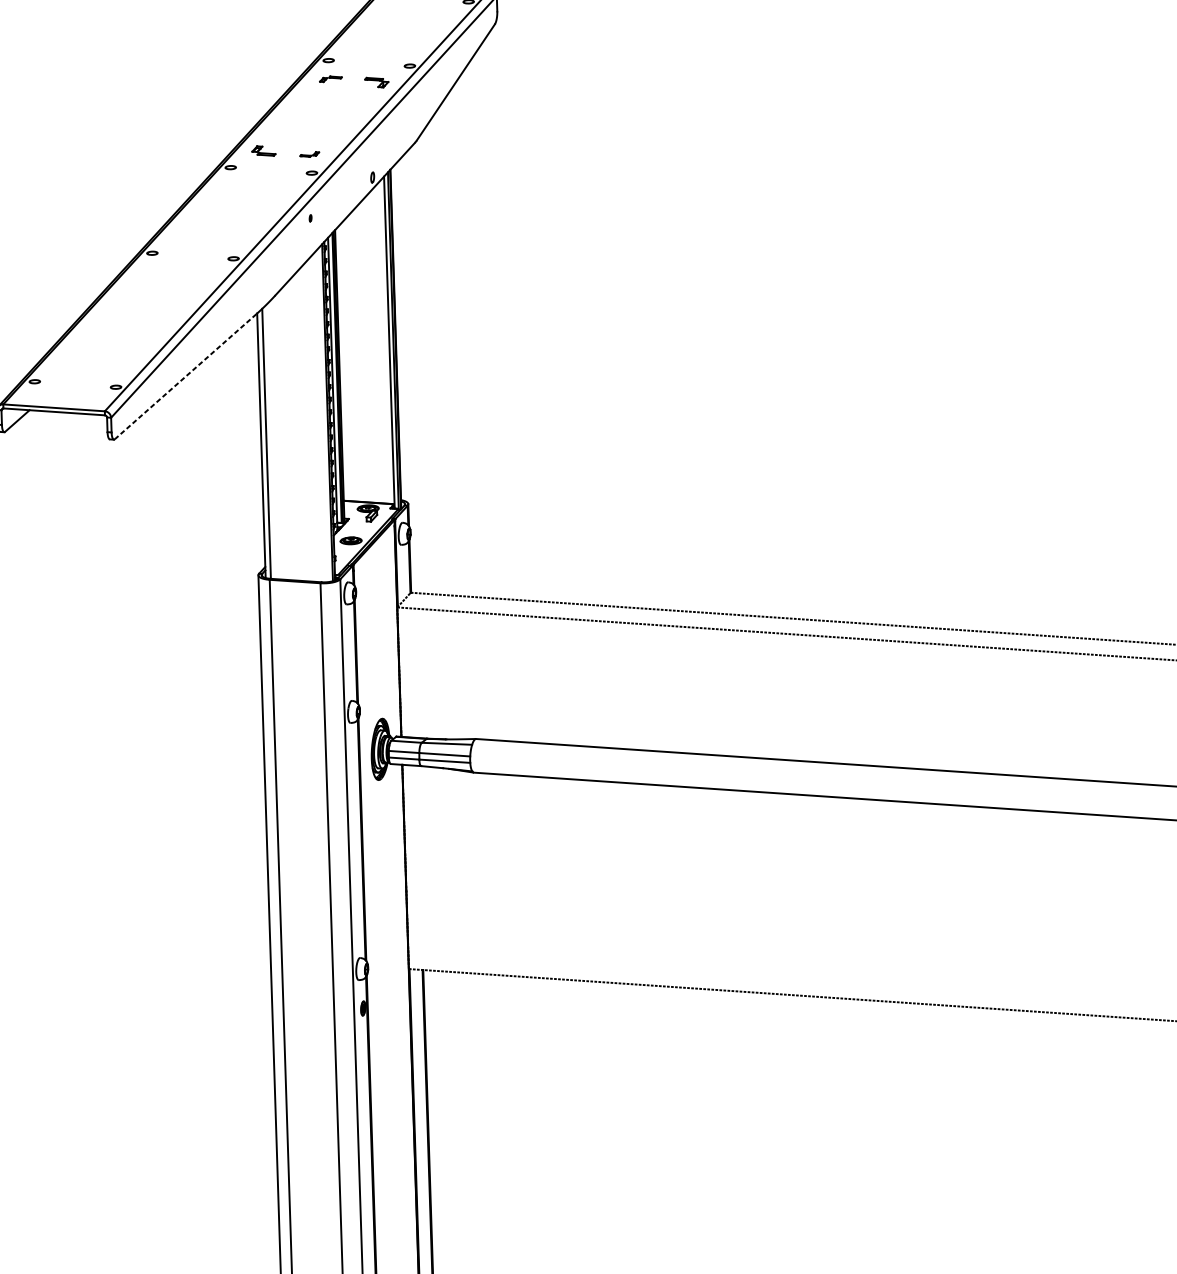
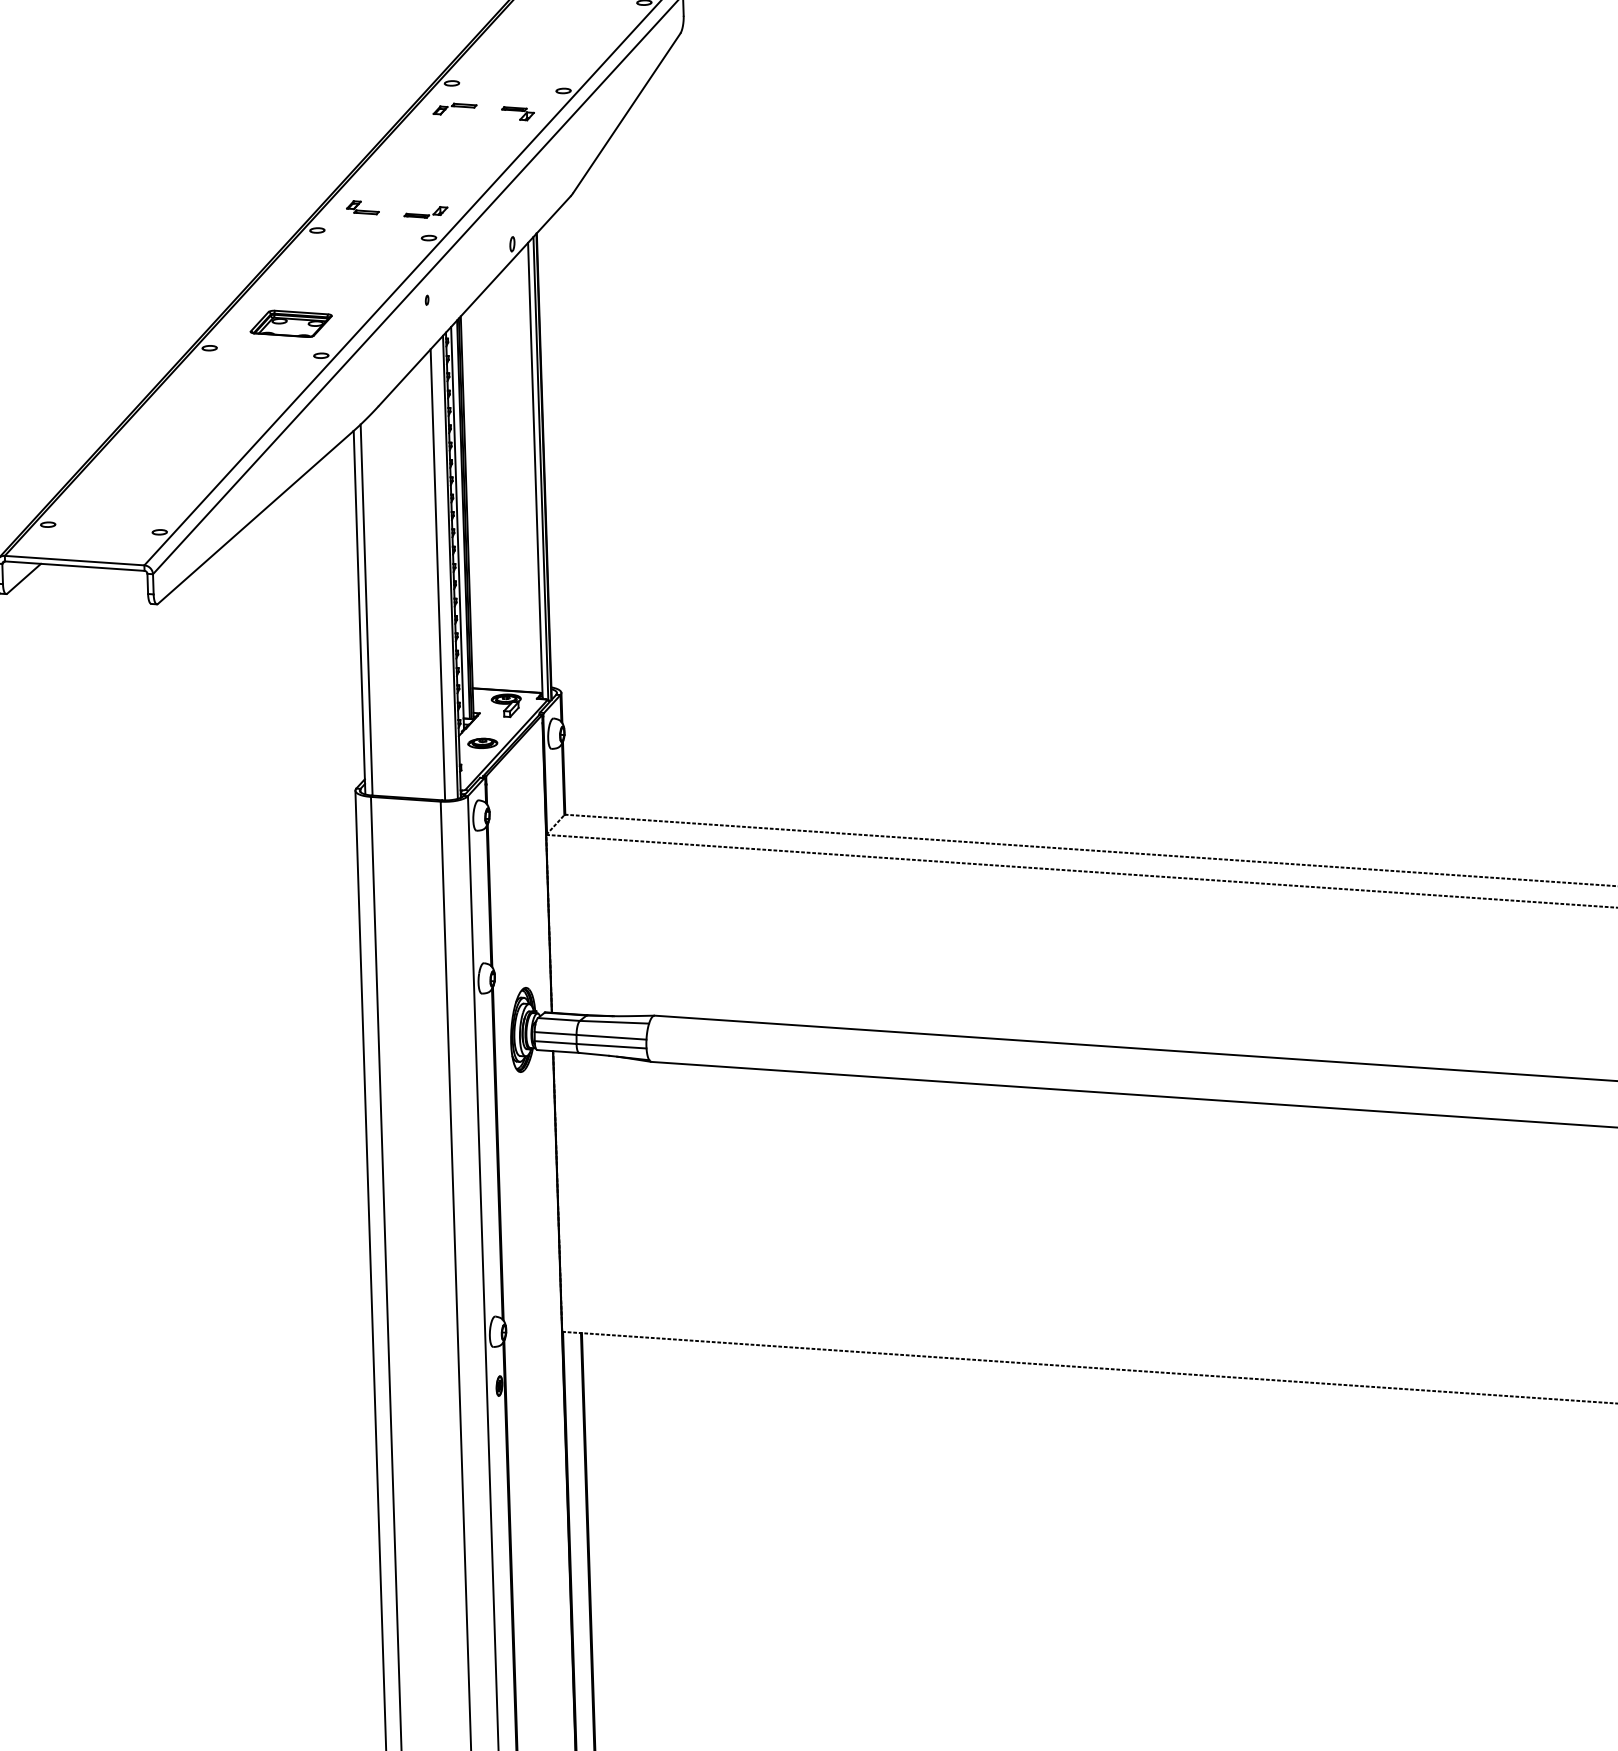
part: (330, 78) -> (454, 108), size x1.43
part: (309, 154) -> (425, 212), size x1.67
part: (211, 235) -> (290, 323), added
line: (185, 376) -> (255, 517), dashed -> solid
line: (318, 417) -> (437, 574), added

